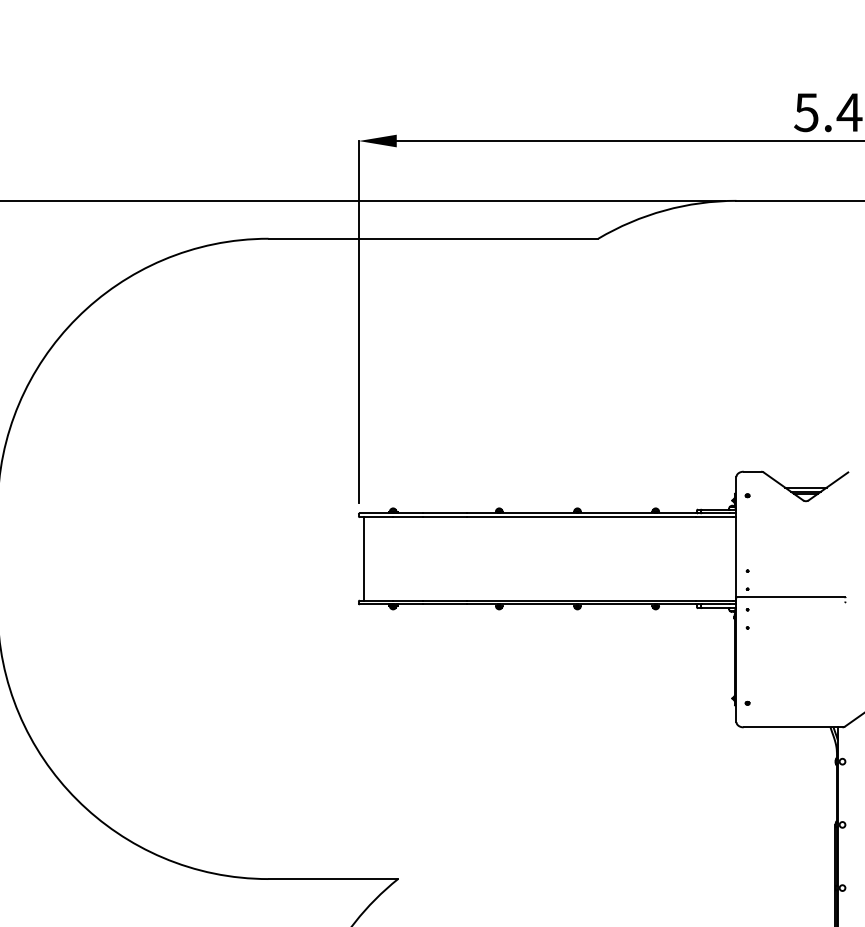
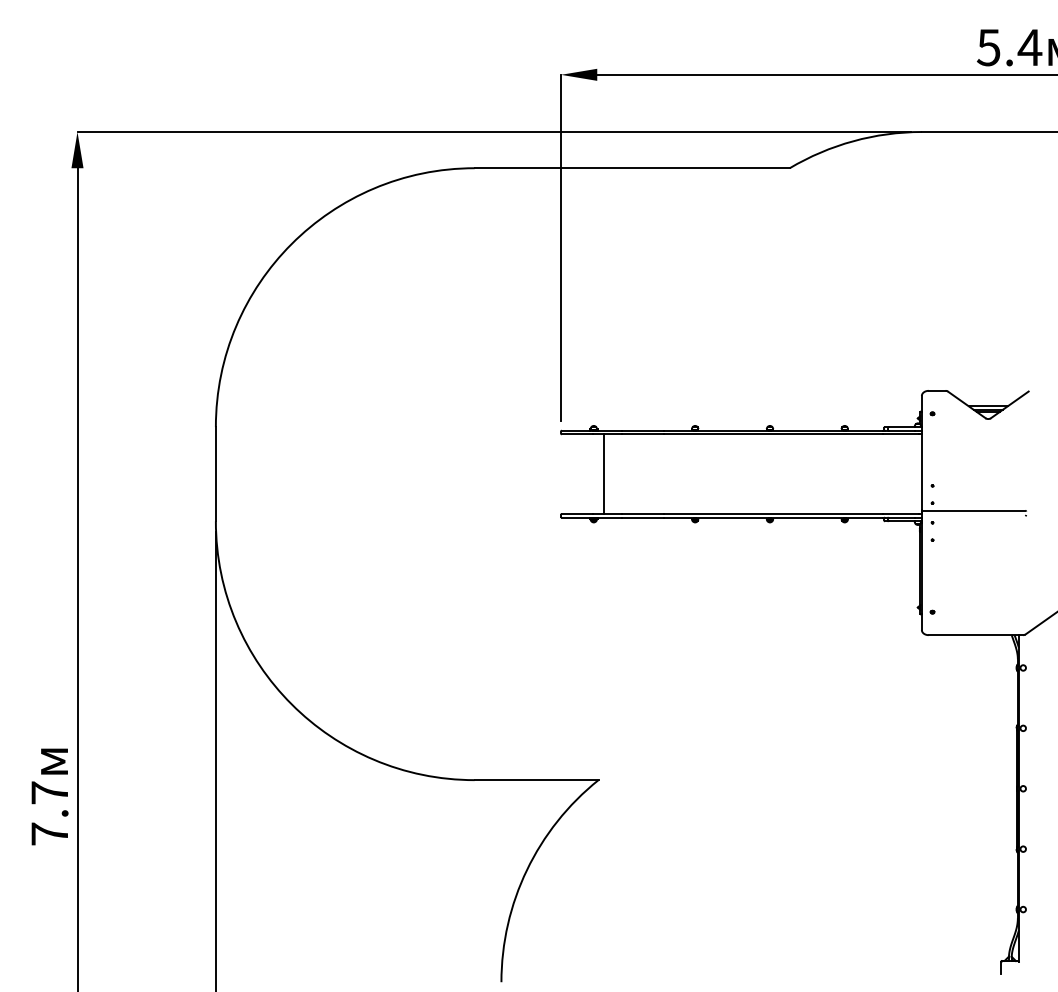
line: (363, 559) -> (603, 474), moved

